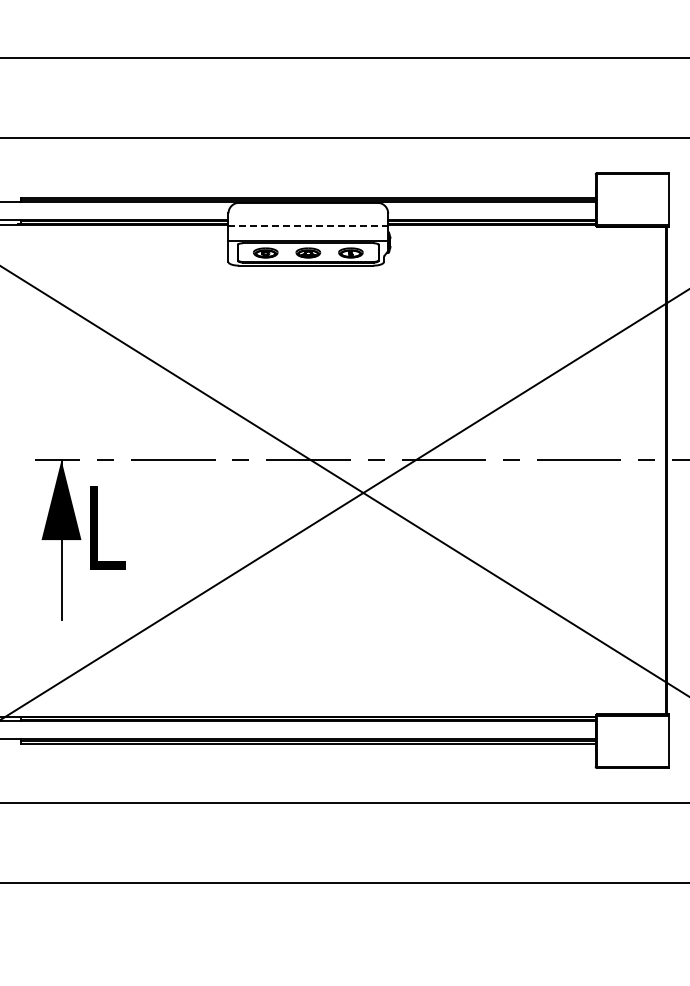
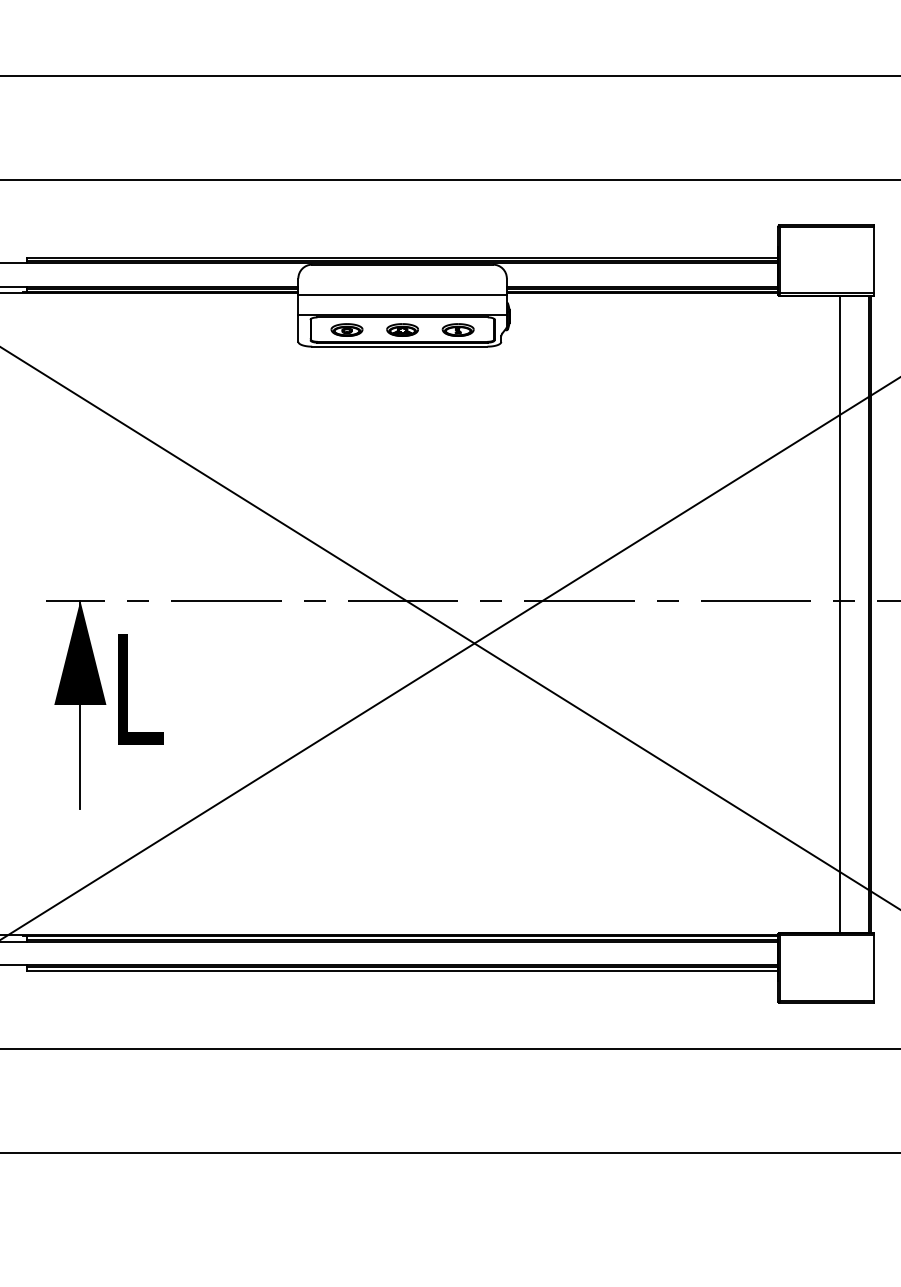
line: (308, 226) -> (402, 295), dashed -> solid
line: (643, 470) -> (840, 614), added

